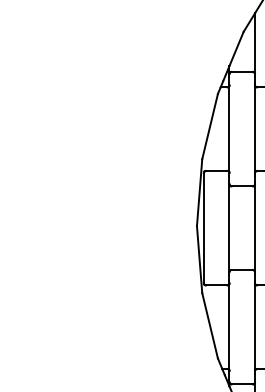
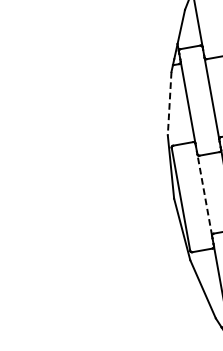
line: (210, 126) -> (170, 103), solid -> dashed
line: (229, 228) -> (204, 195), solid -> dashed

